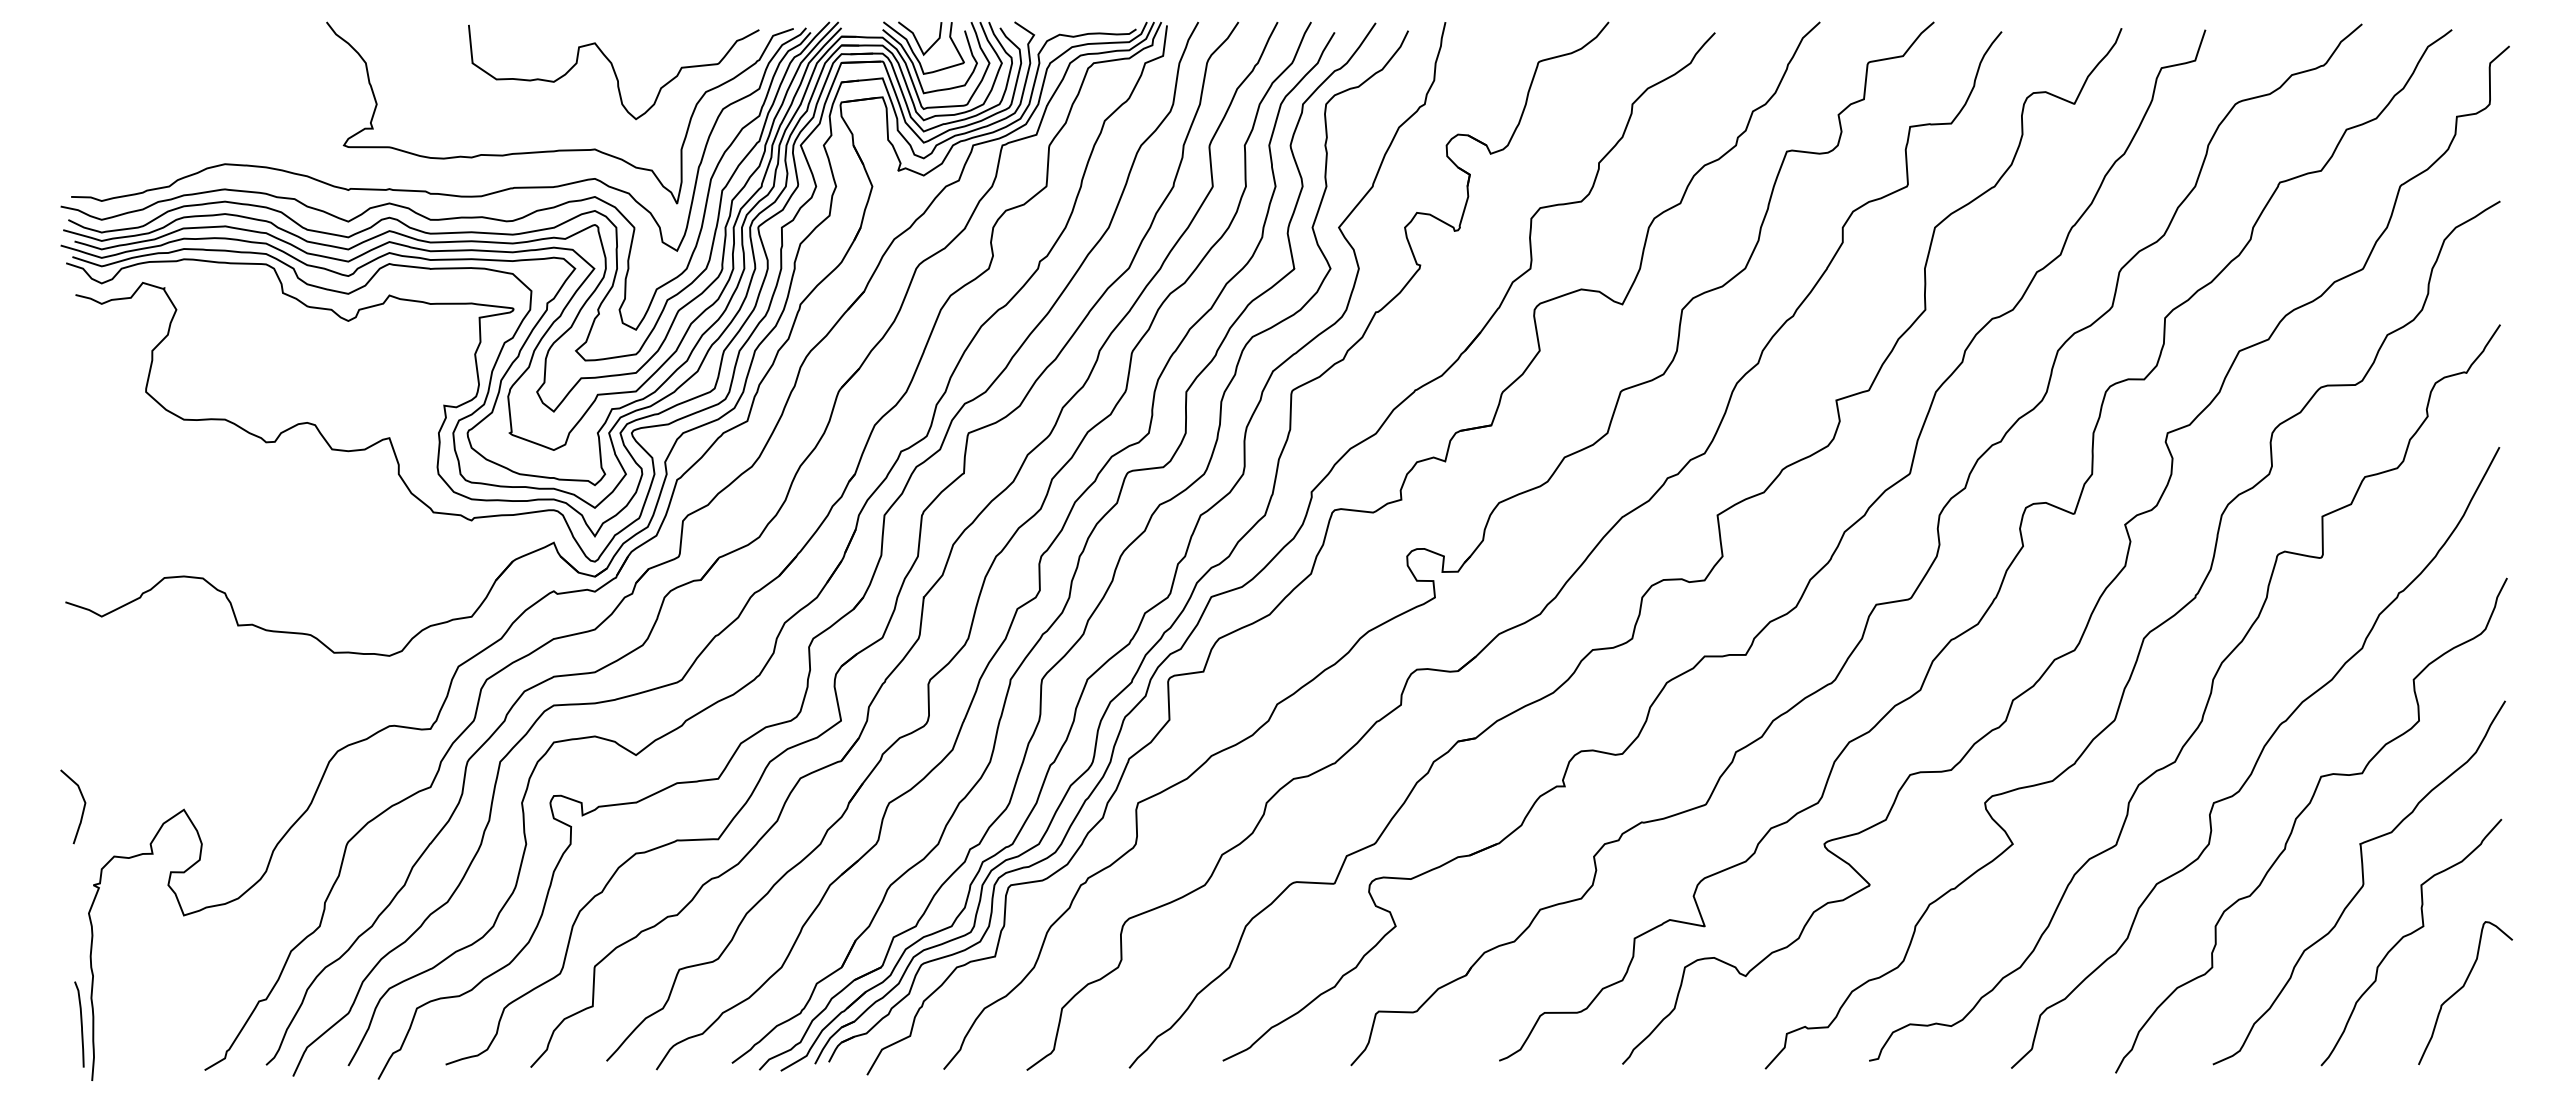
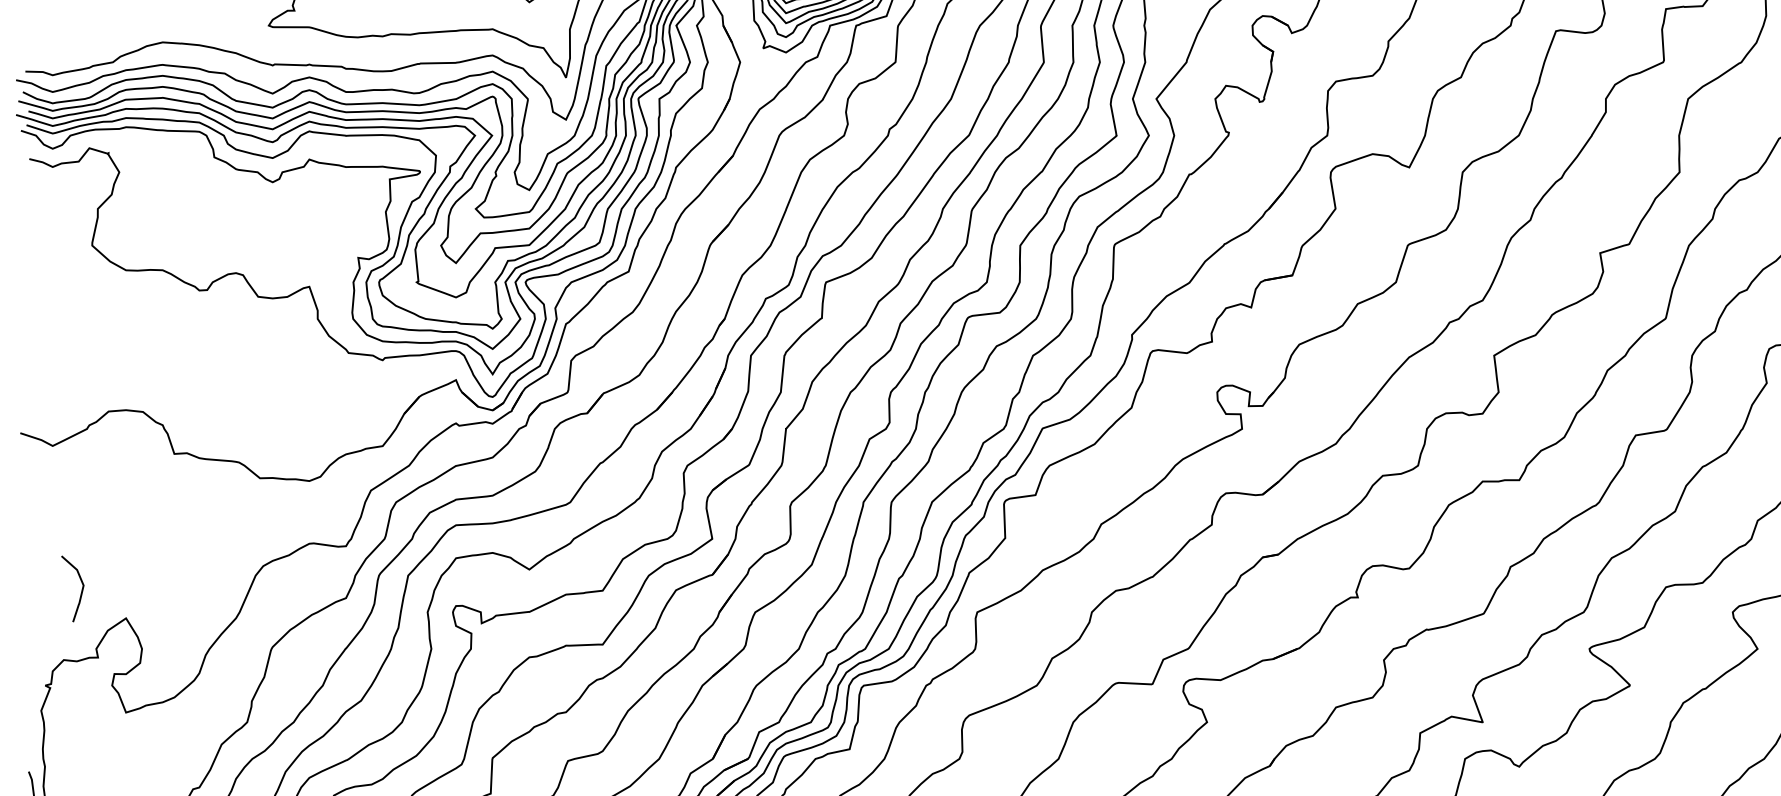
curve: (82, 810) -> (81, 592), moved

